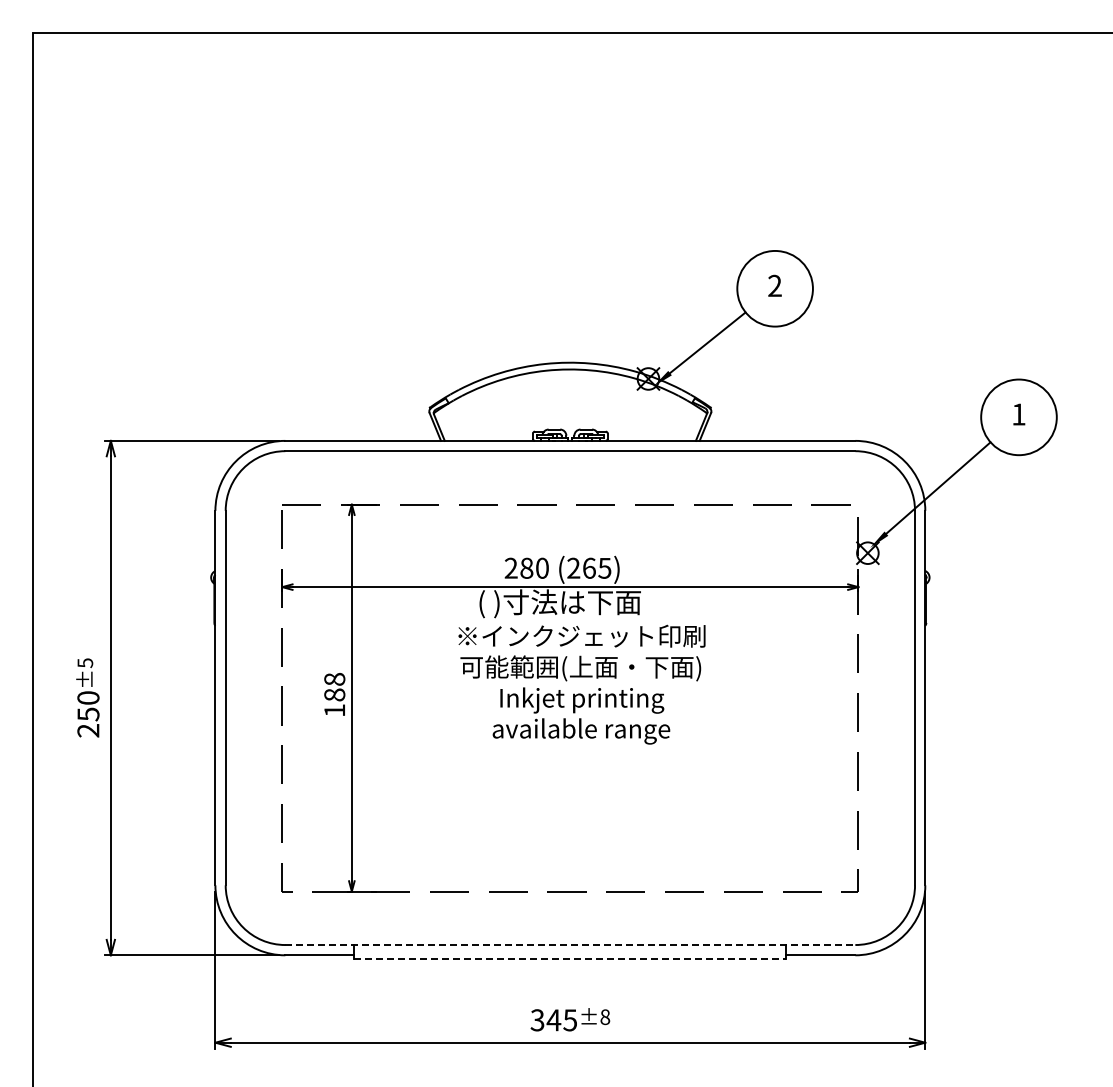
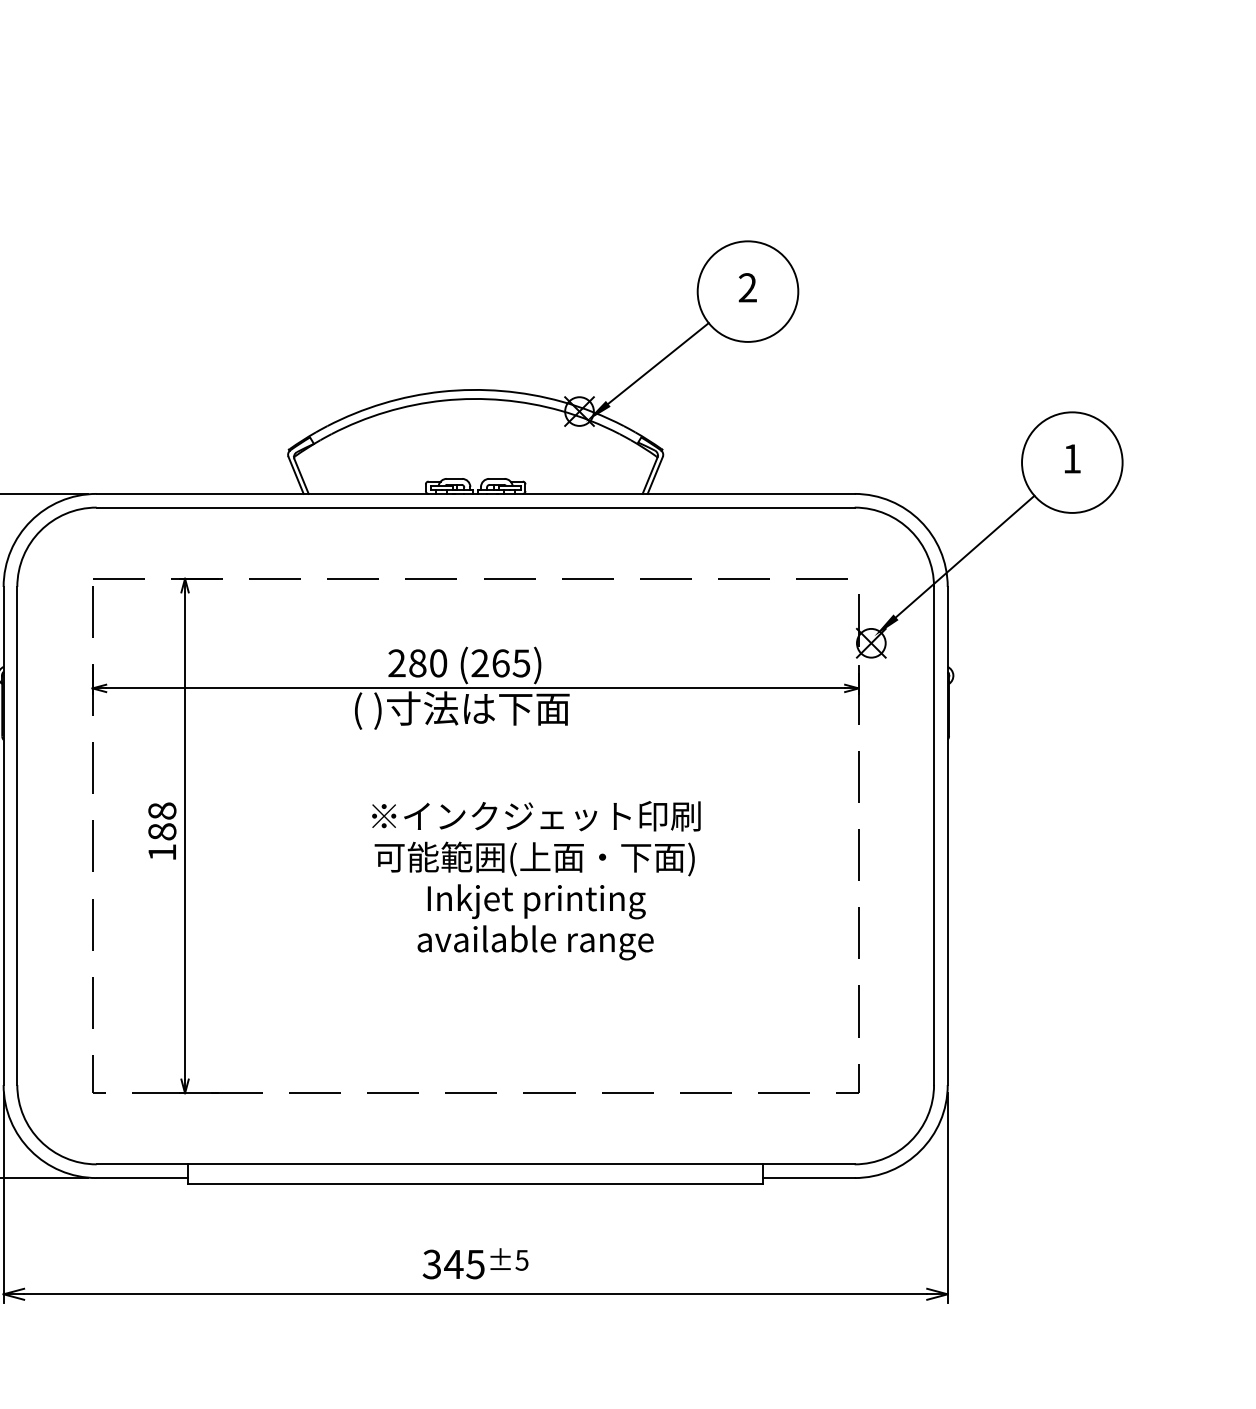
text: (581, 684) -> (535, 880), moved
line: (570, 945) -> (475, 1165), dashed -> solid
line: (570, 959) -> (475, 1183), dashed -> solid
text: (605, 1016) -> (522, 1259), ±8 -> ±5

